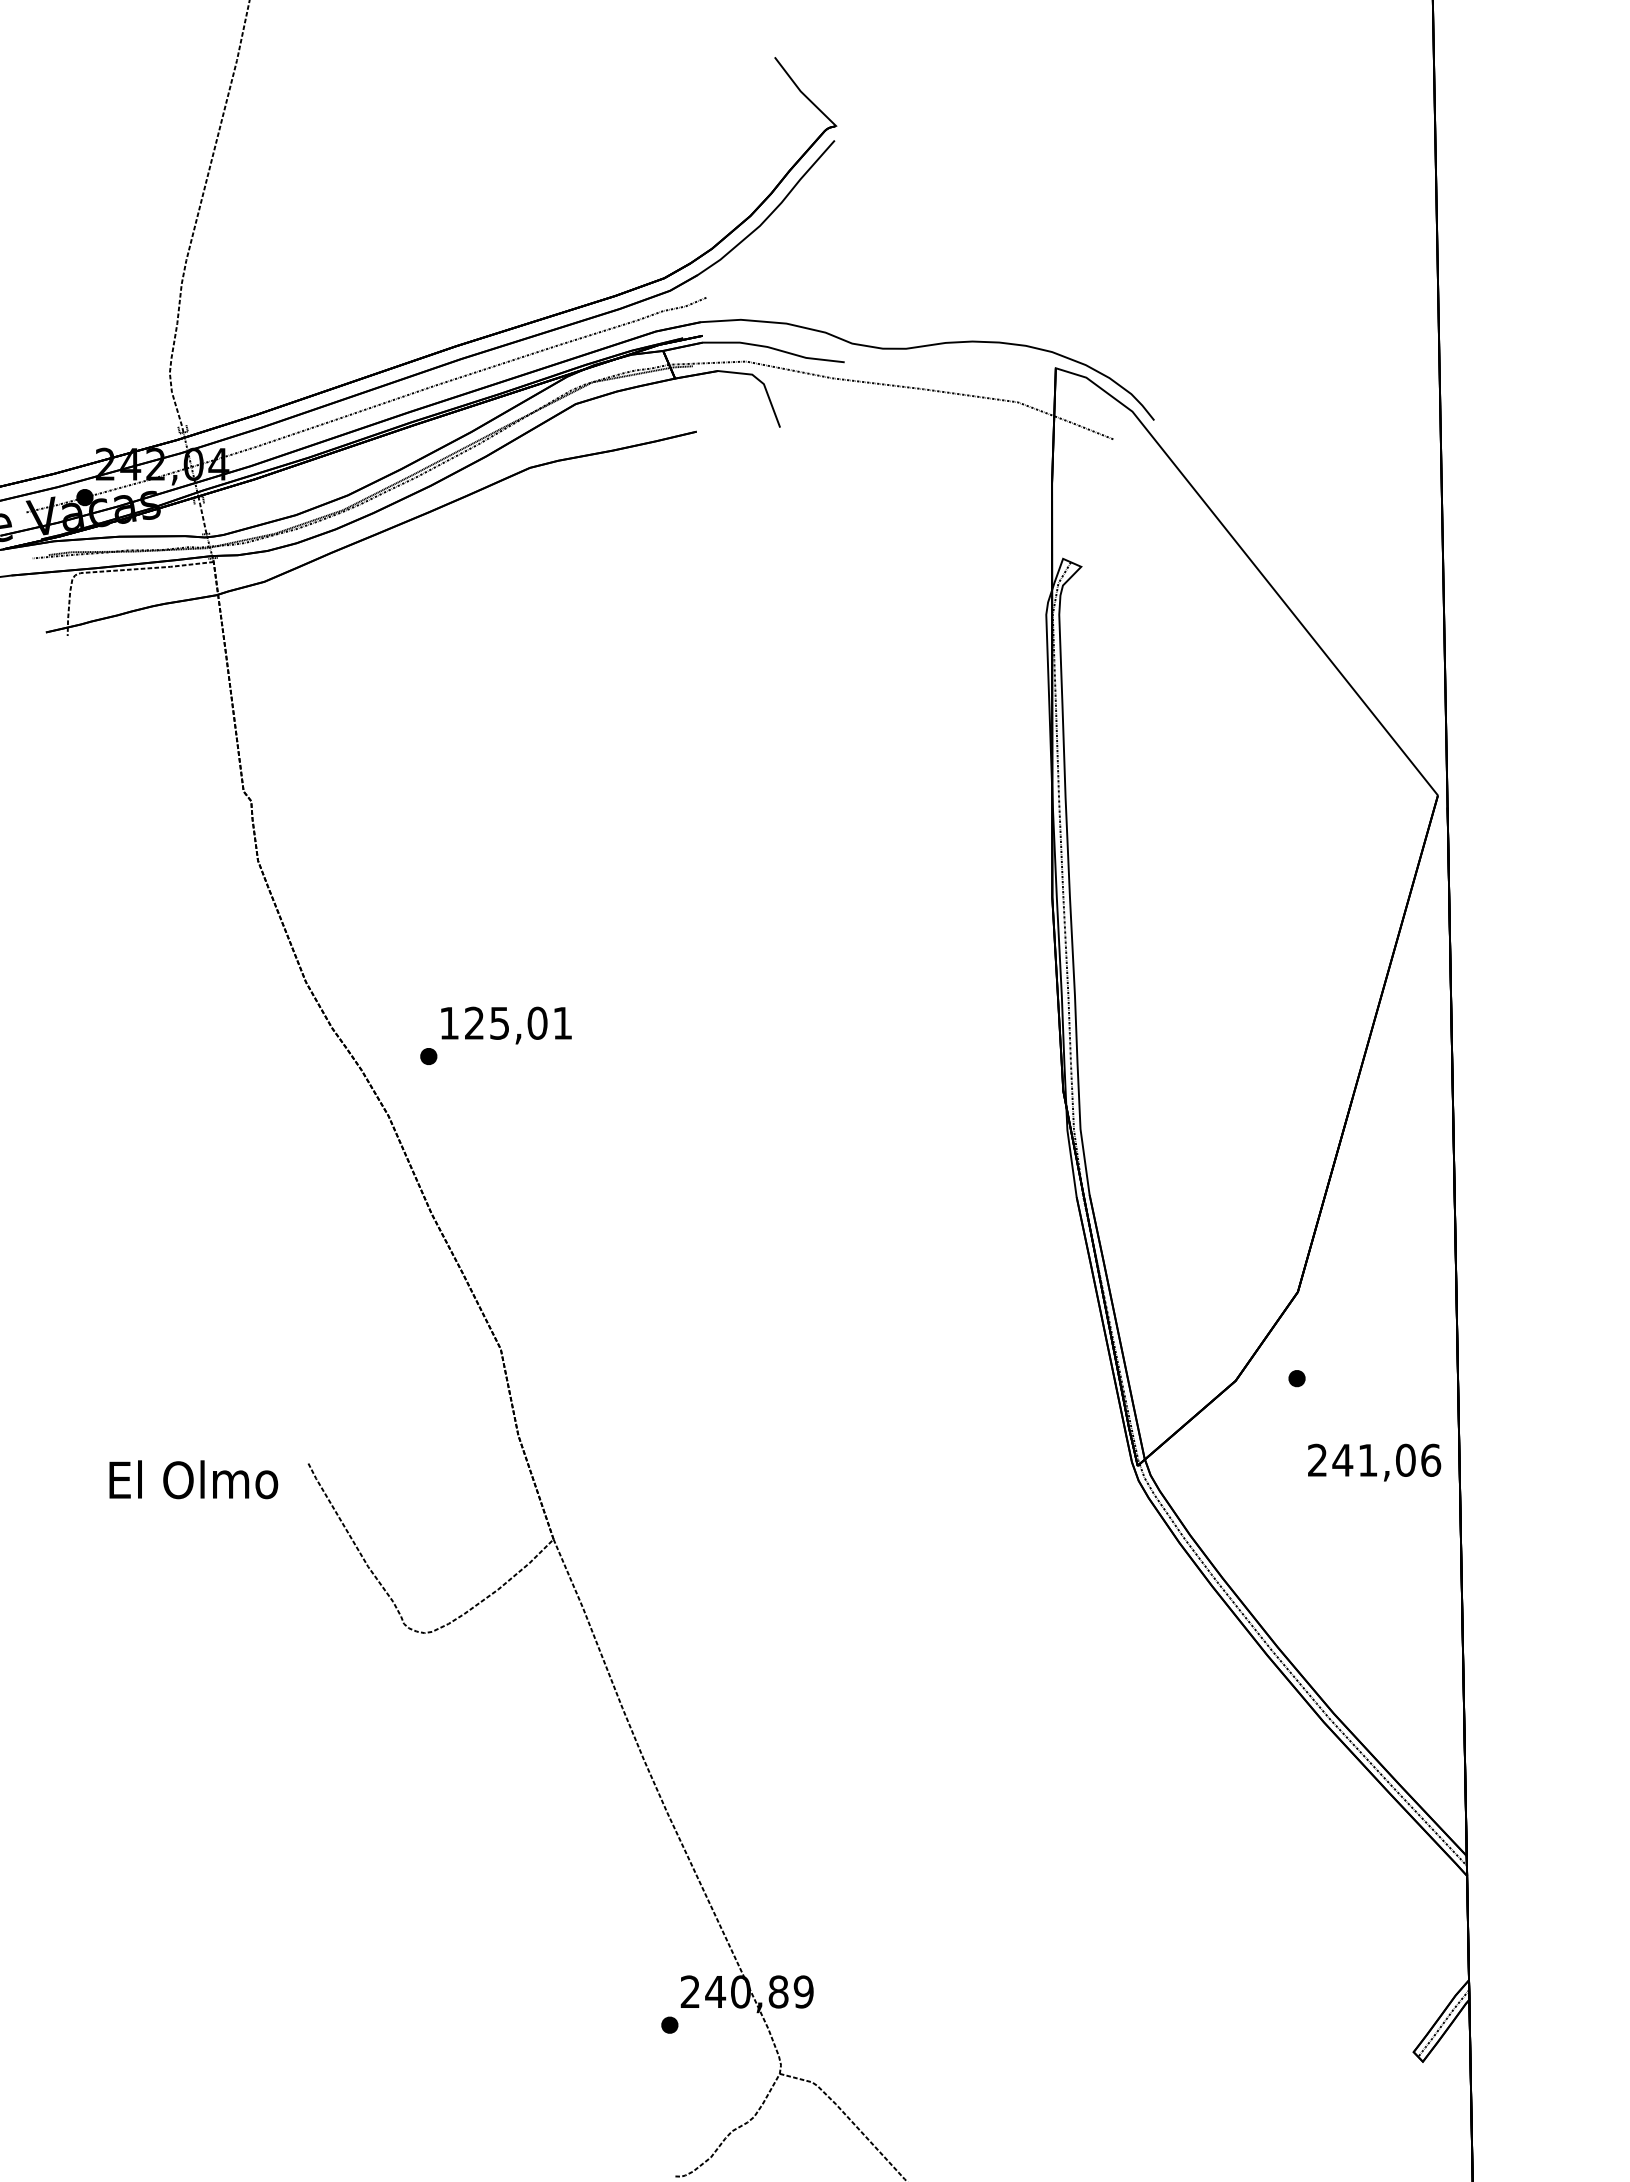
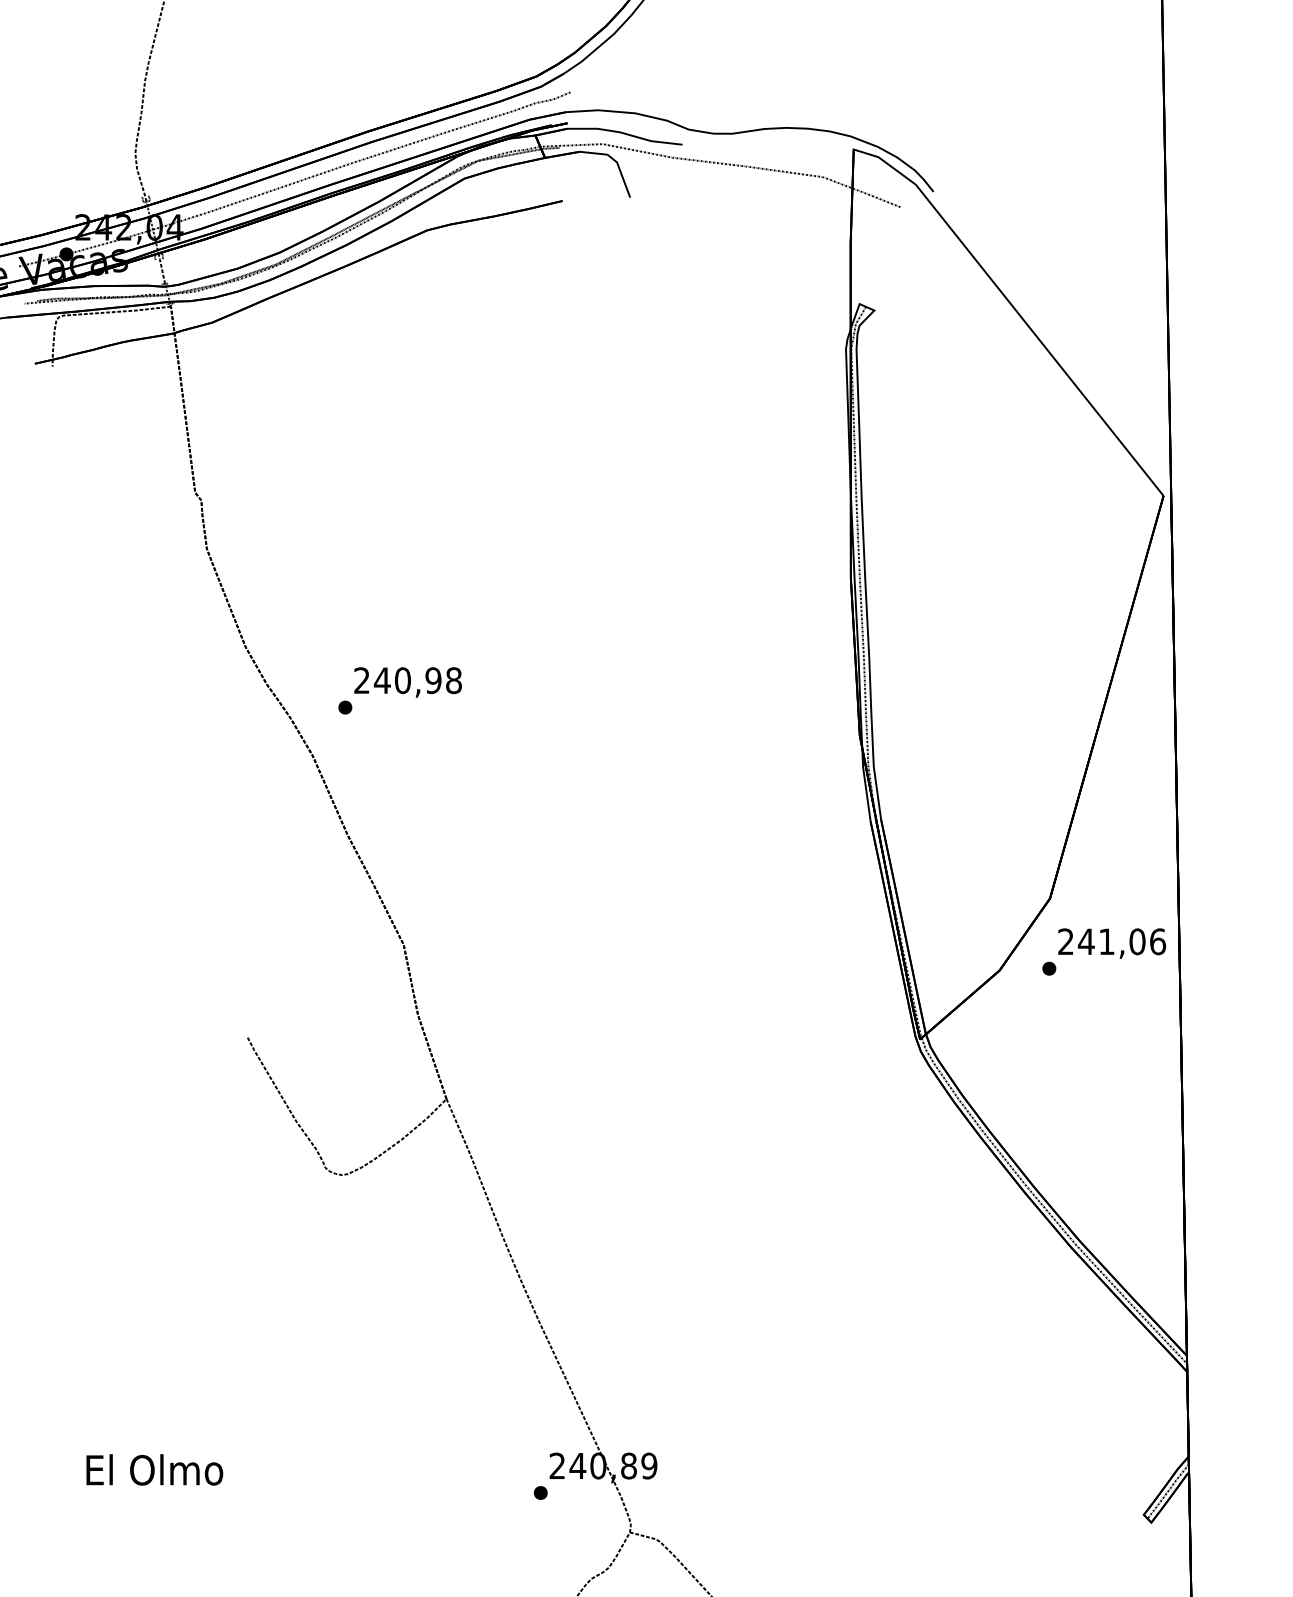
text: (505, 1022) -> (407, 680), 125,01 -> 240,98
text: (1374, 1462) -> (1112, 943), moved
text: (193, 1479) -> (154, 1469), moved

